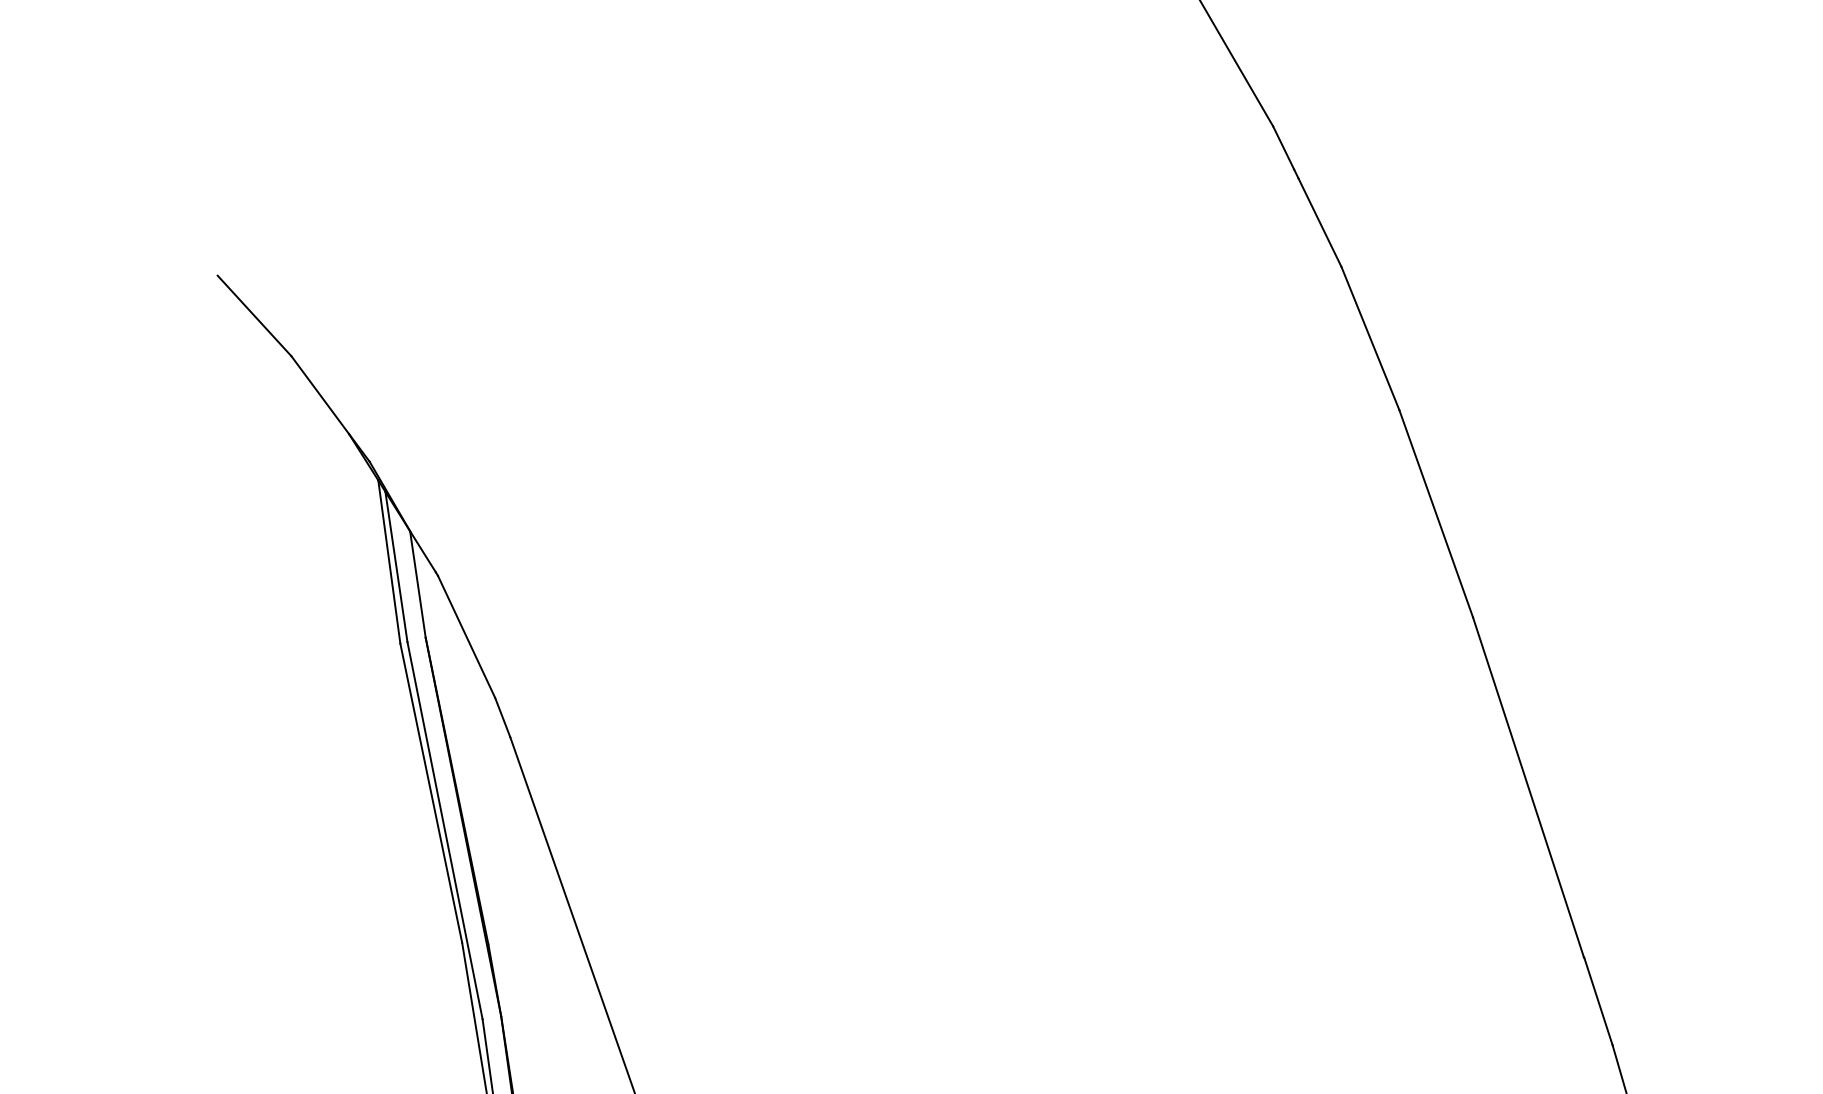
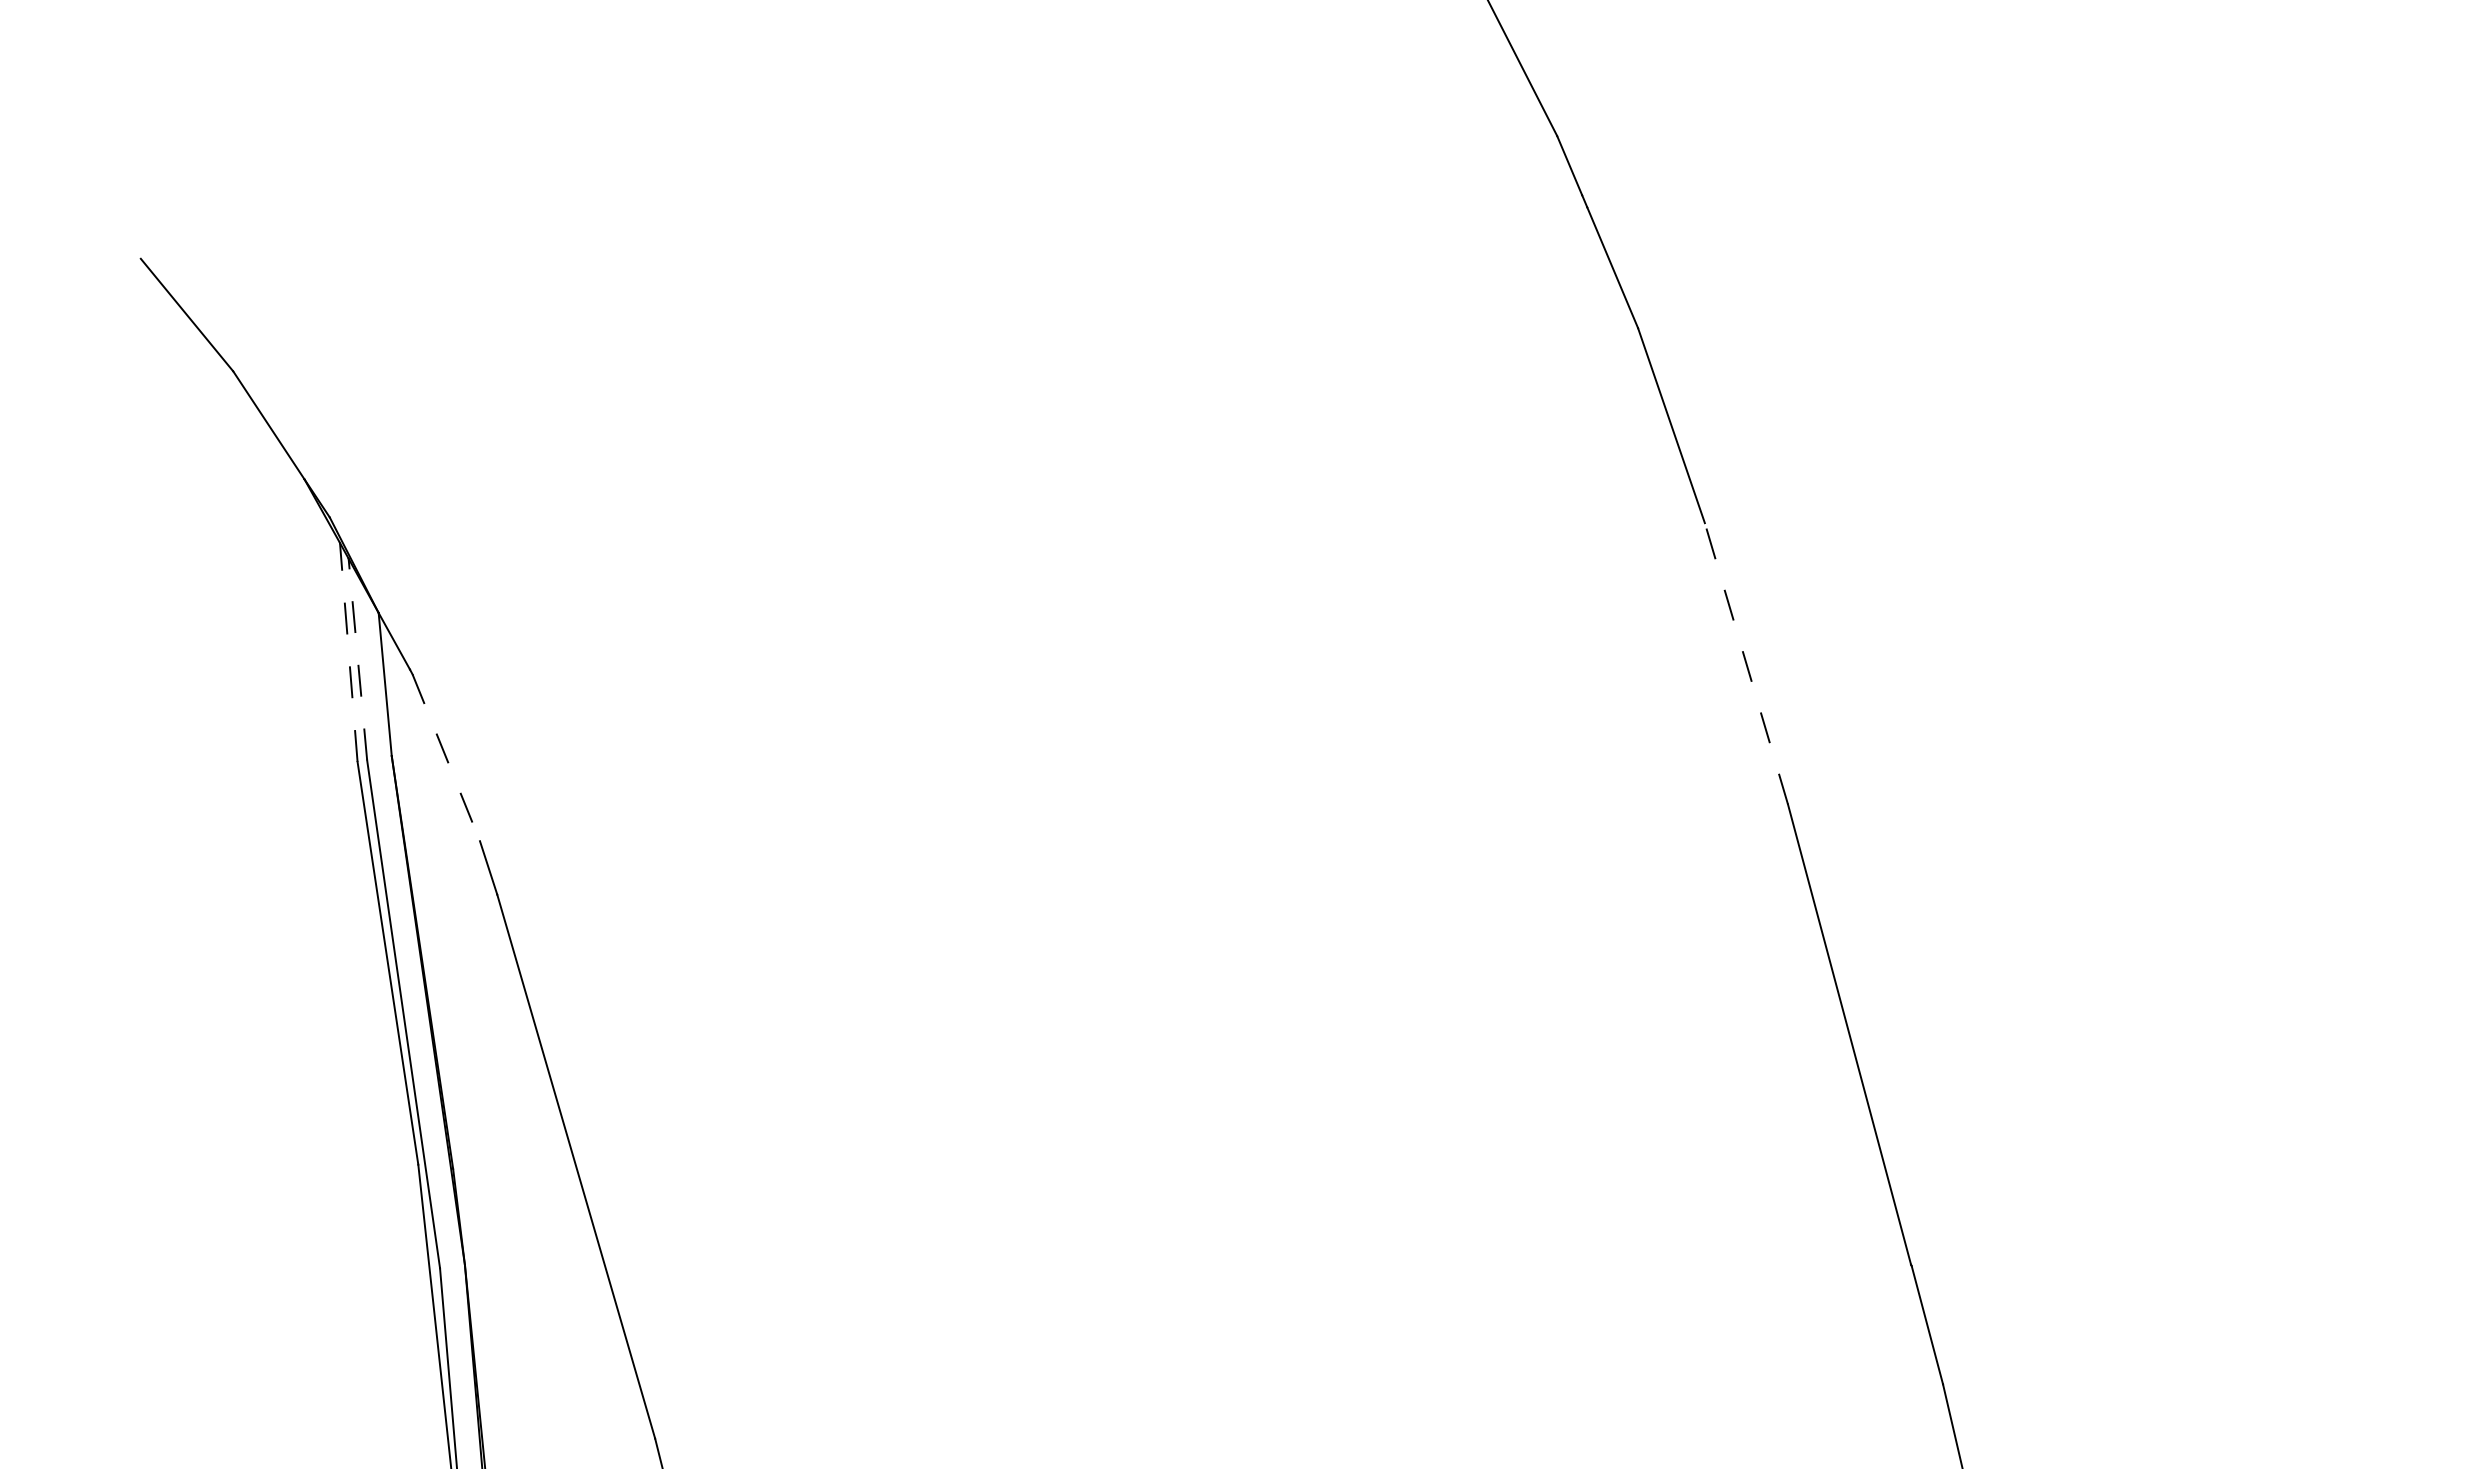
line: (1436, 513) -> (1746, 663), solid -> dashed
line: (389, 562) -> (348, 652), solid -> dashed
line: (396, 566) -> (357, 658), solid -> dashed
line: (466, 636) -> (446, 757), solid -> dashed

